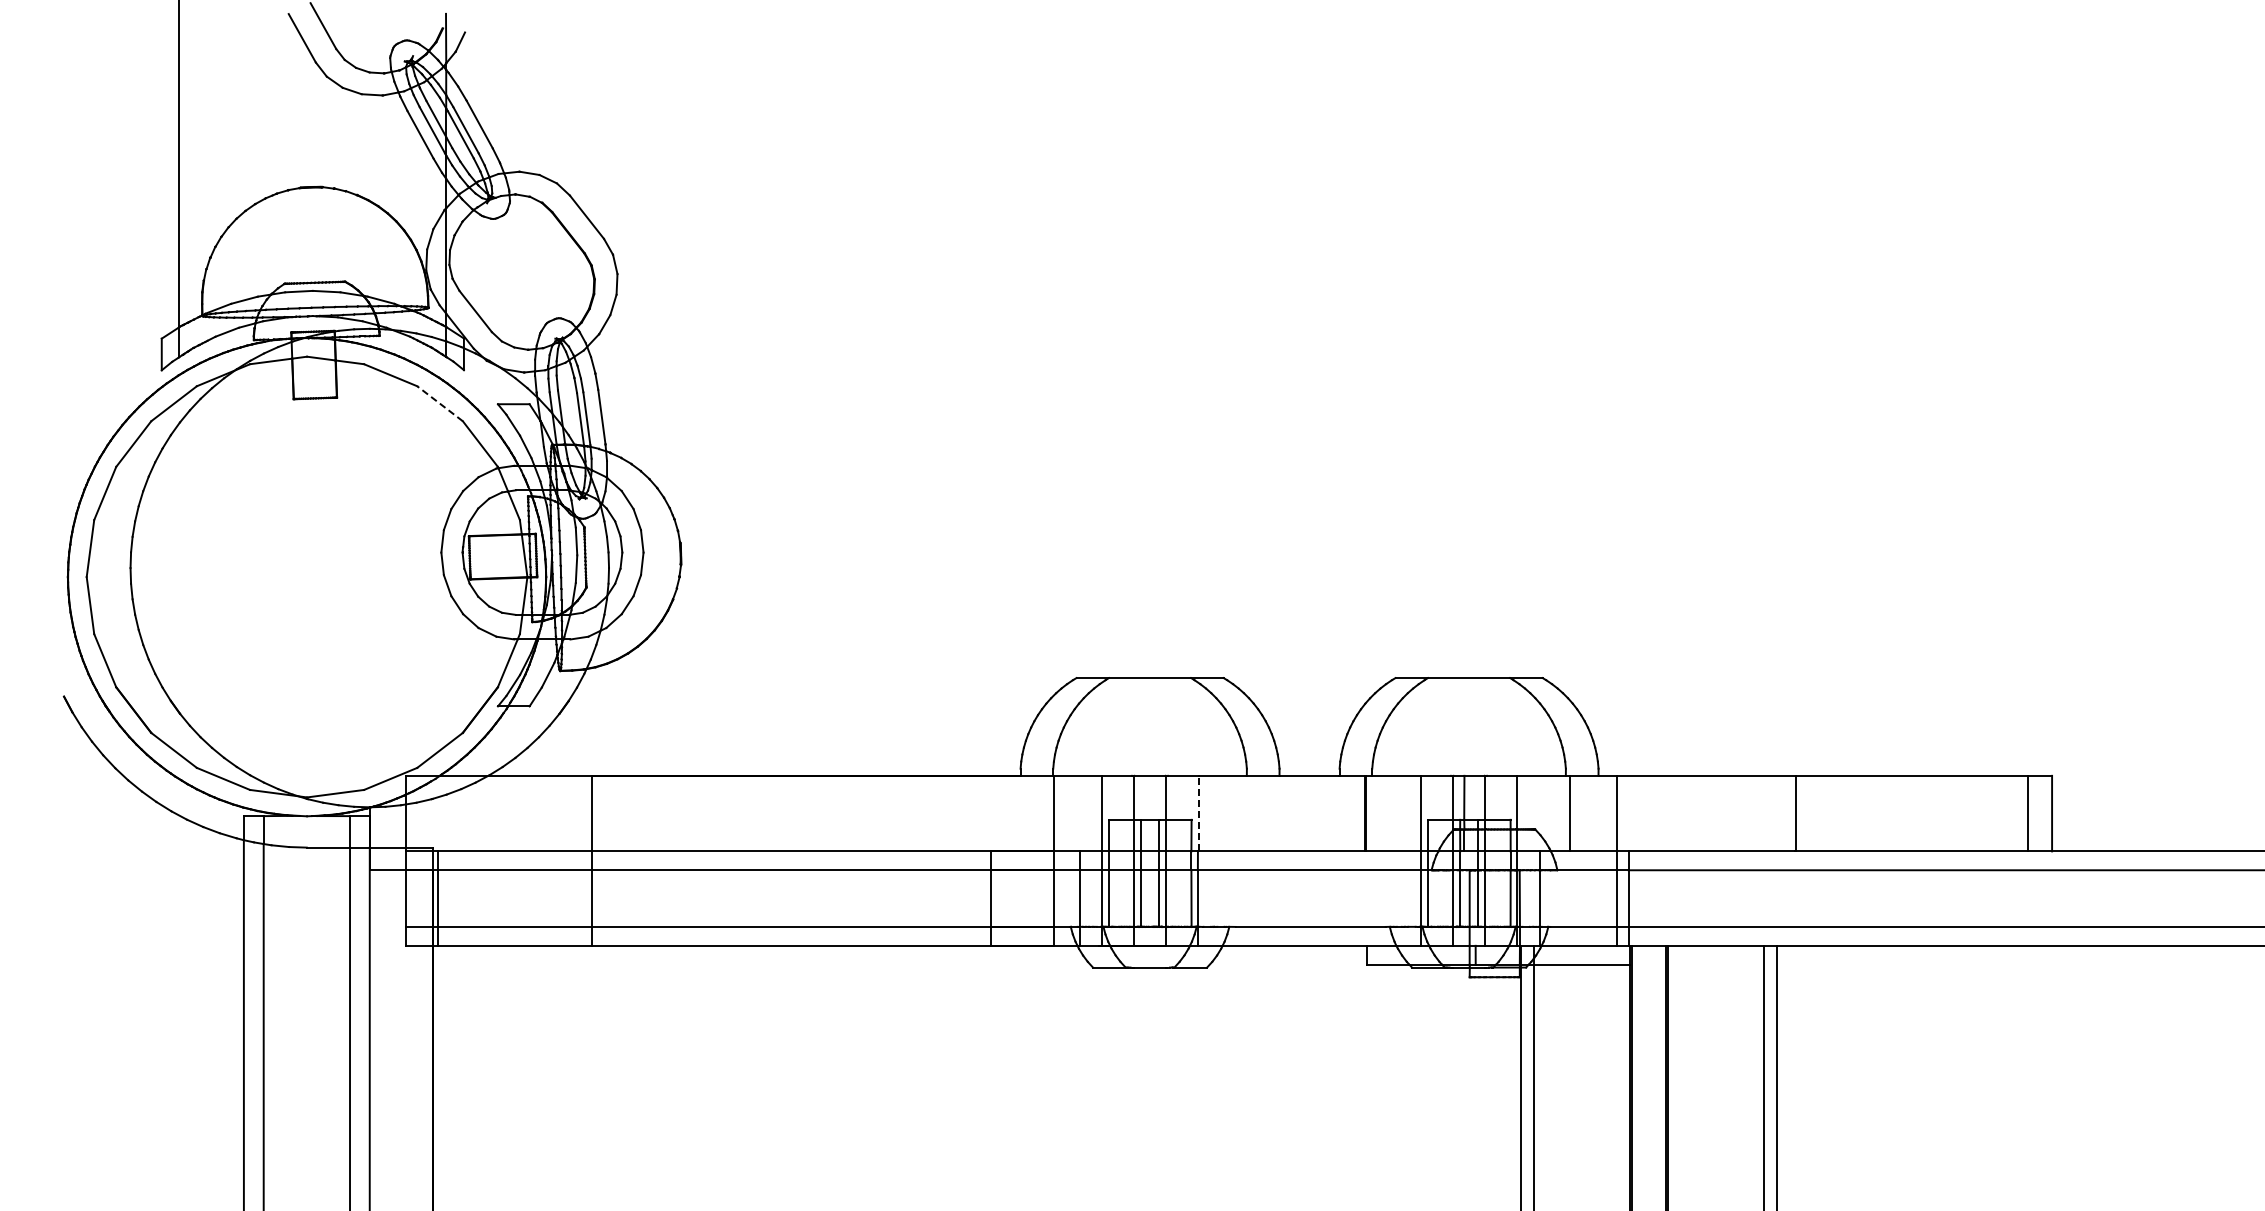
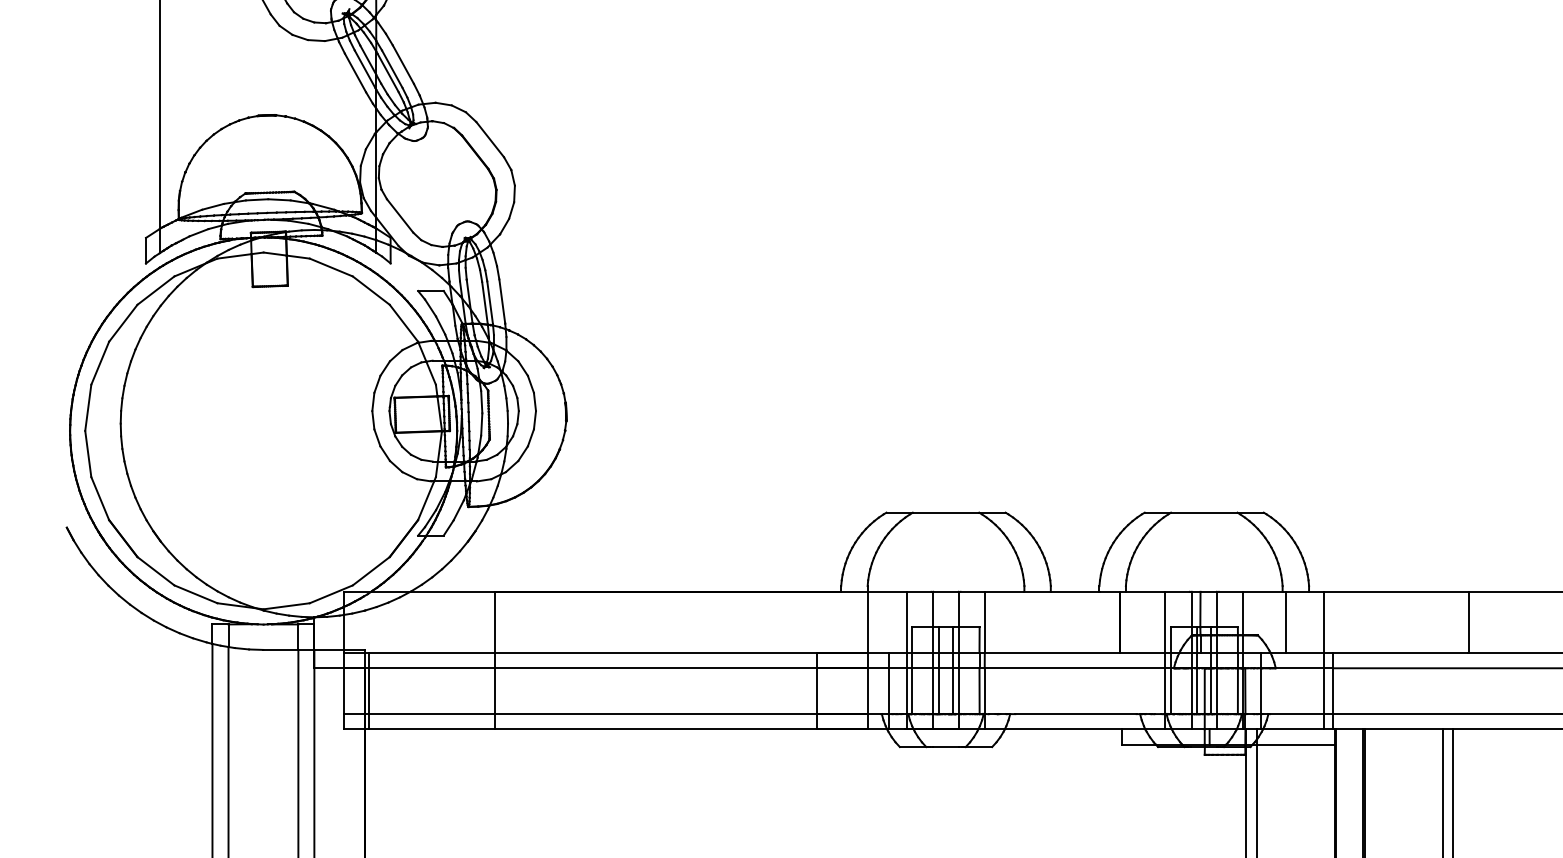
line: (440, 403) -> (371, 290), dashed -> solid
line: (1198, 813) -> (985, 622), dashed -> solid

